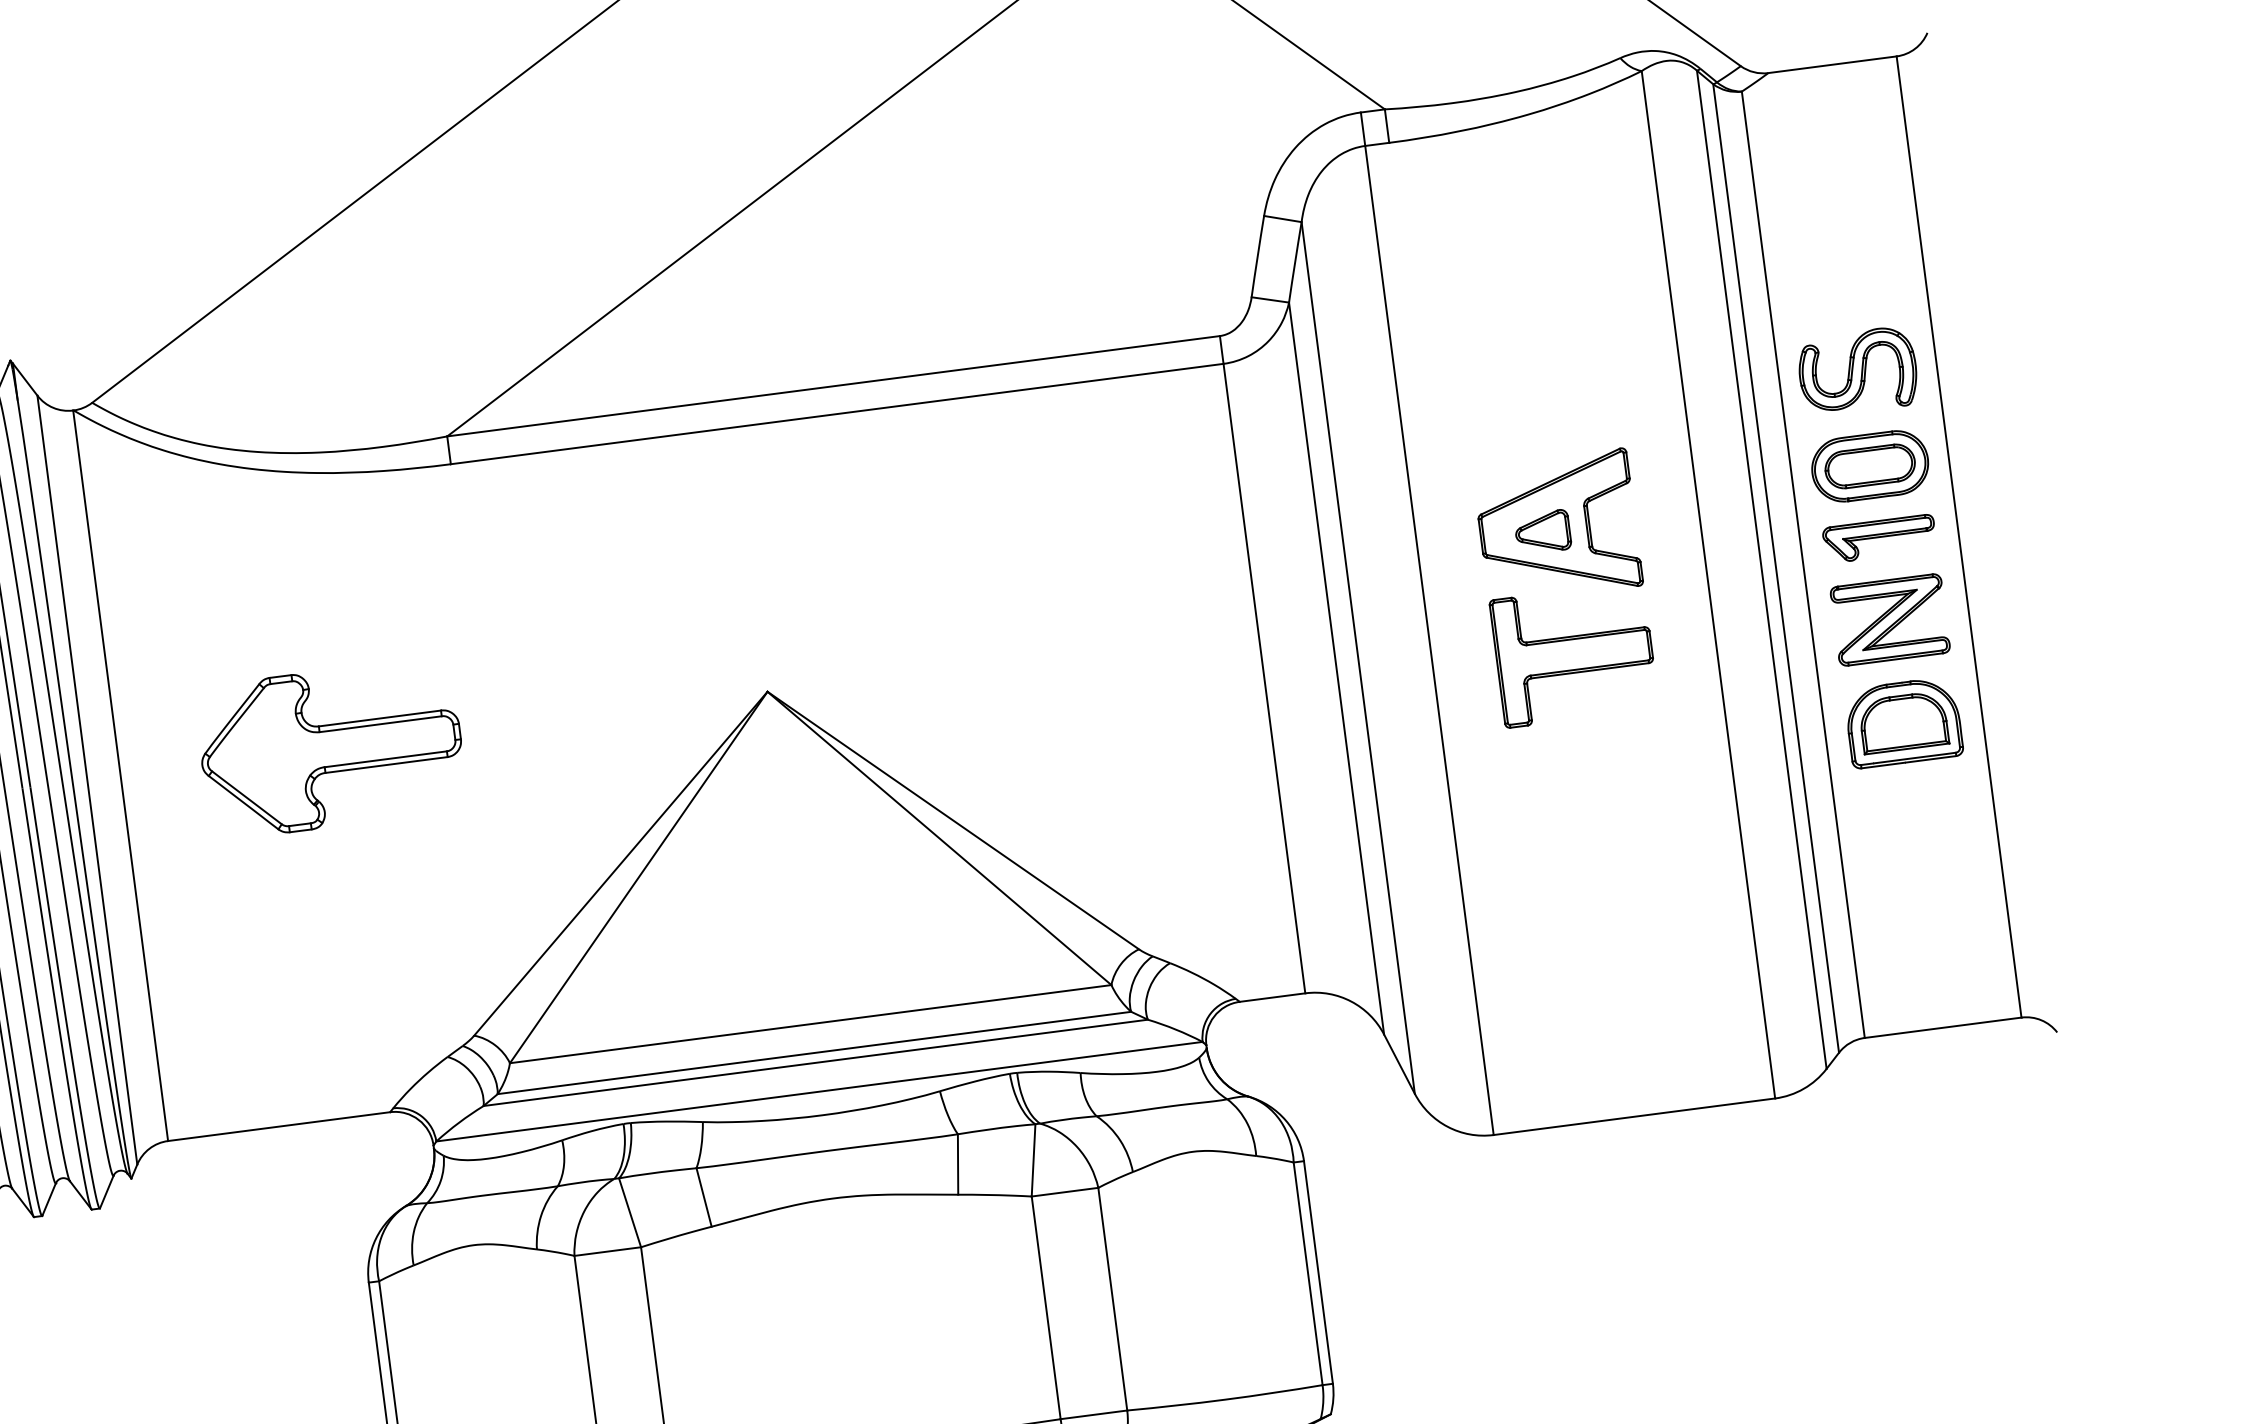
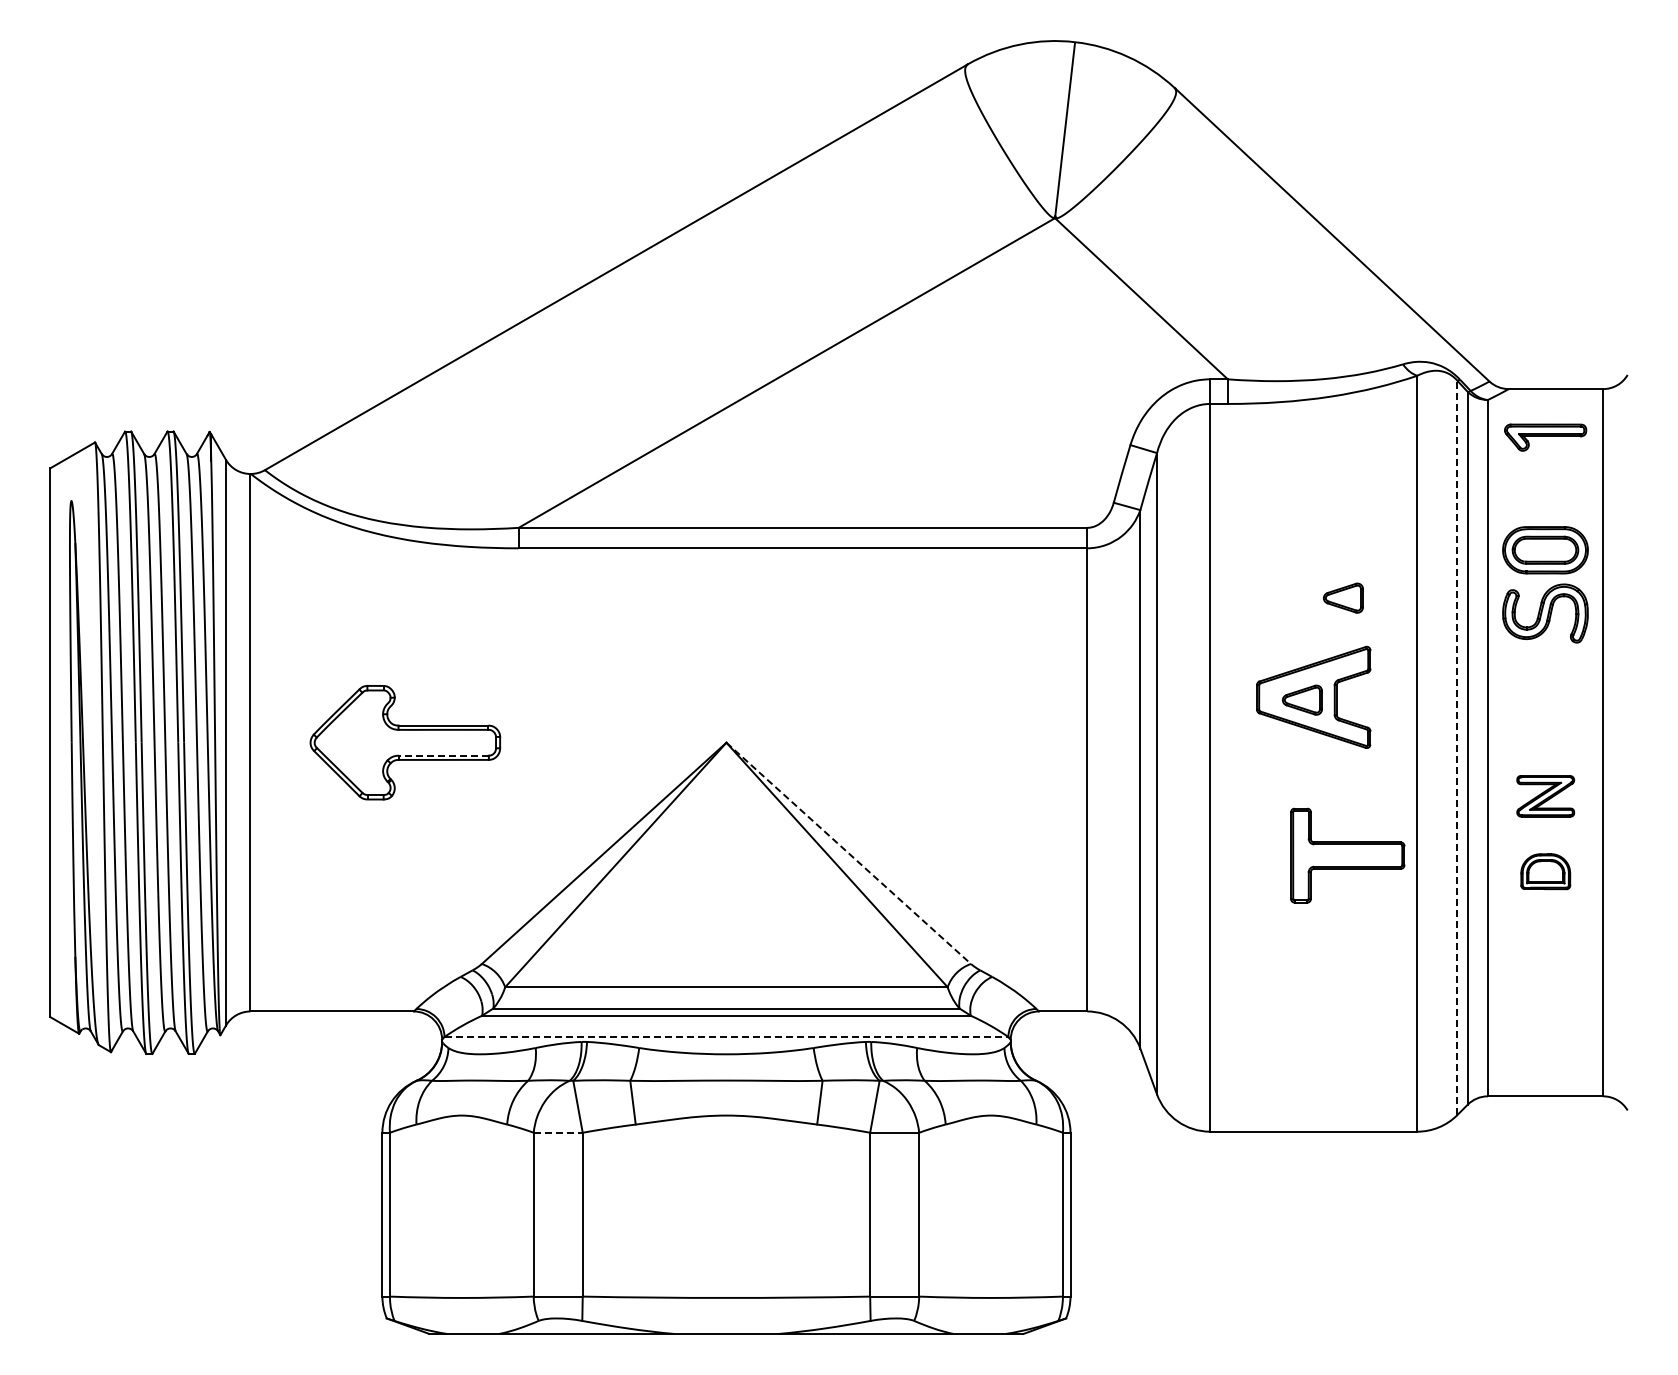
part: (1580, 385) -> (1343, 597), added
part: (1870, 466) -> (1545, 550), moved
part: (1879, 538) -> (1545, 437), moved
line: (1761, 569) -> (1457, 747), solid -> dashed
part: (1890, 620) -> (1545, 796), size x0.7
part: (1574, 654) -> (1347, 855), moved
part: (1903, 722) -> (1545, 871), size x0.6
line: (385, 759) -> (443, 755), solid -> dashed
line: (952, 820) -> (848, 853), solid -> dashed
line: (819, 1091) -> (726, 1036), solid -> dashed
line: (608, 1251) -> (558, 1132), solid -> dashed

